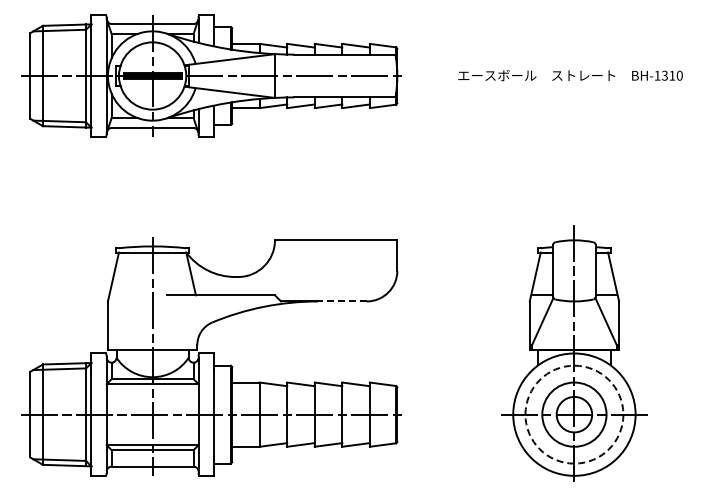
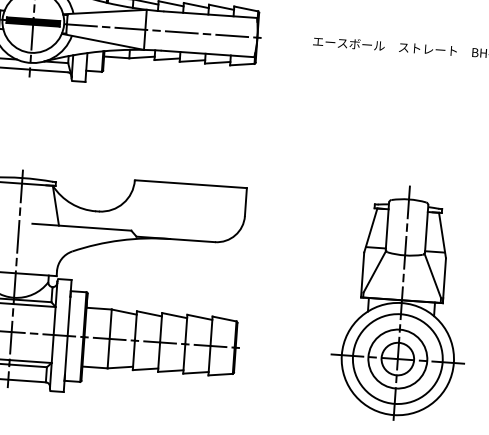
line: (341, 301) -> (191, 240), dashed -> solid
circle: (574, 414) -> (397, 358), dashed -> solid

